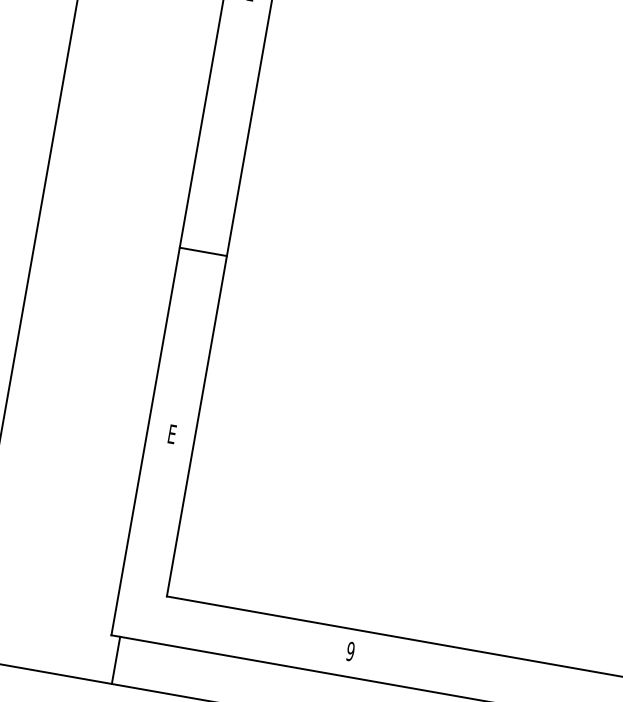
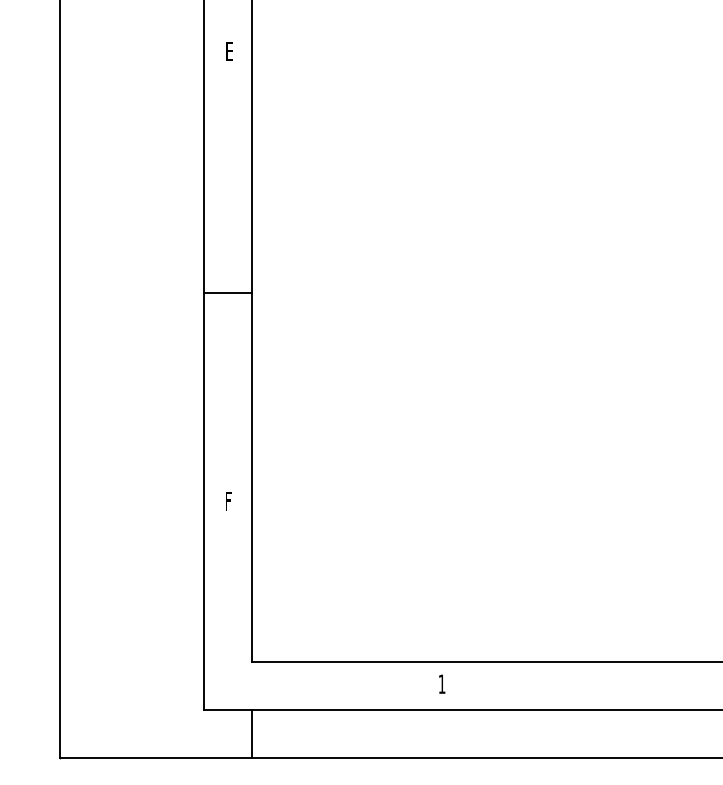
line: (203, 252) -> (227, 293), moved
text: (172, 434) -> (228, 501), E -> F
text: (350, 651) -> (441, 684), 9 -> 1
line: (115, 660) -> (251, 733), moved

